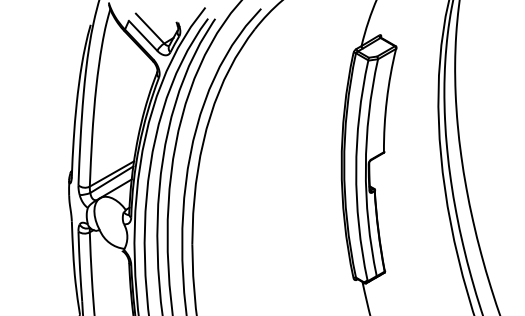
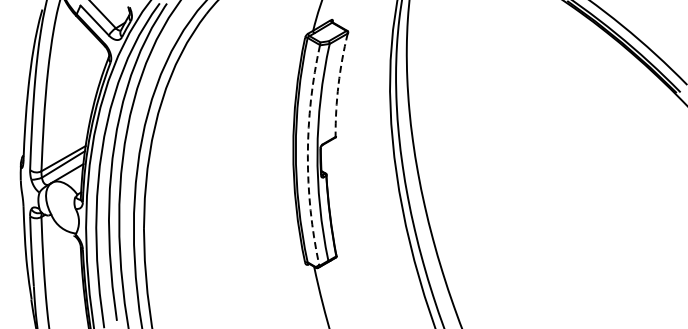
arc: (386, 99) -> (338, 84), solid -> dashed
arc: (355, 170) -> (307, 155), solid -> dashed

